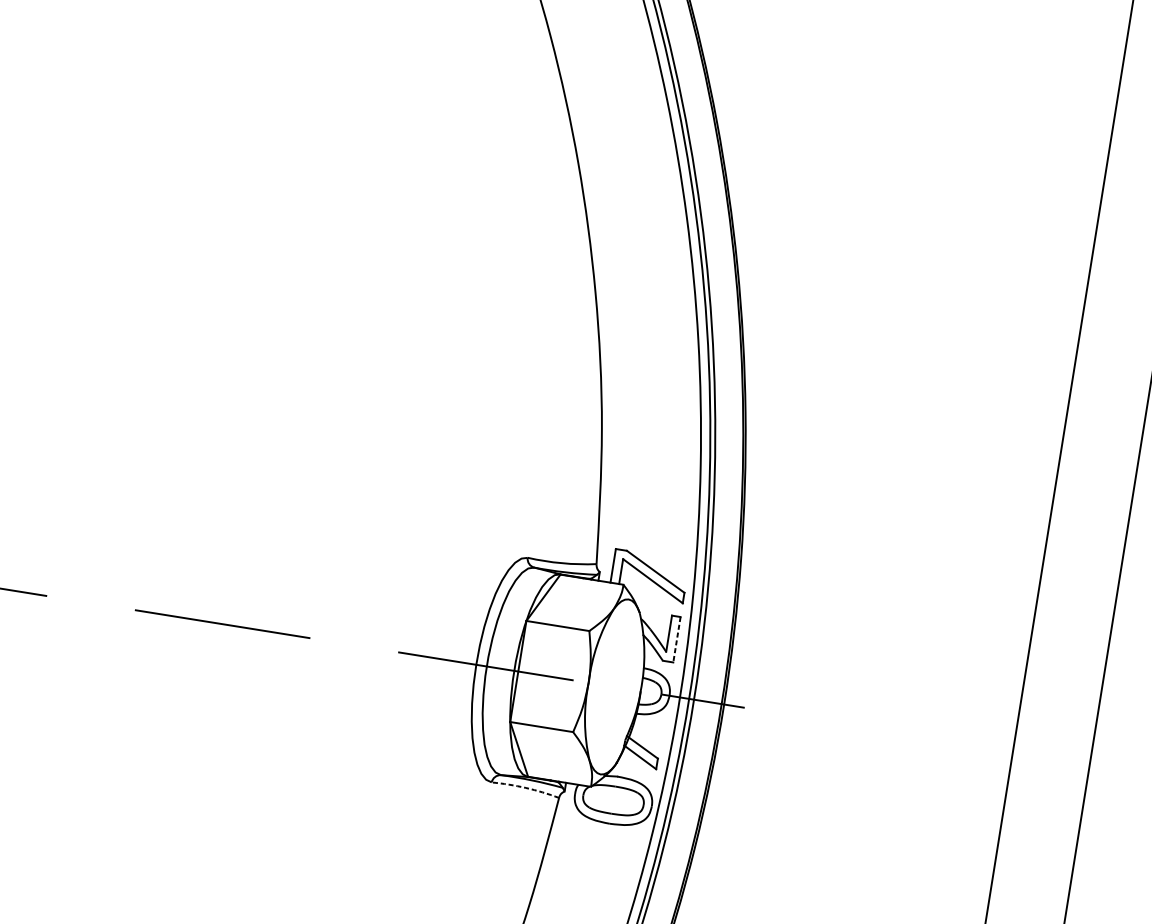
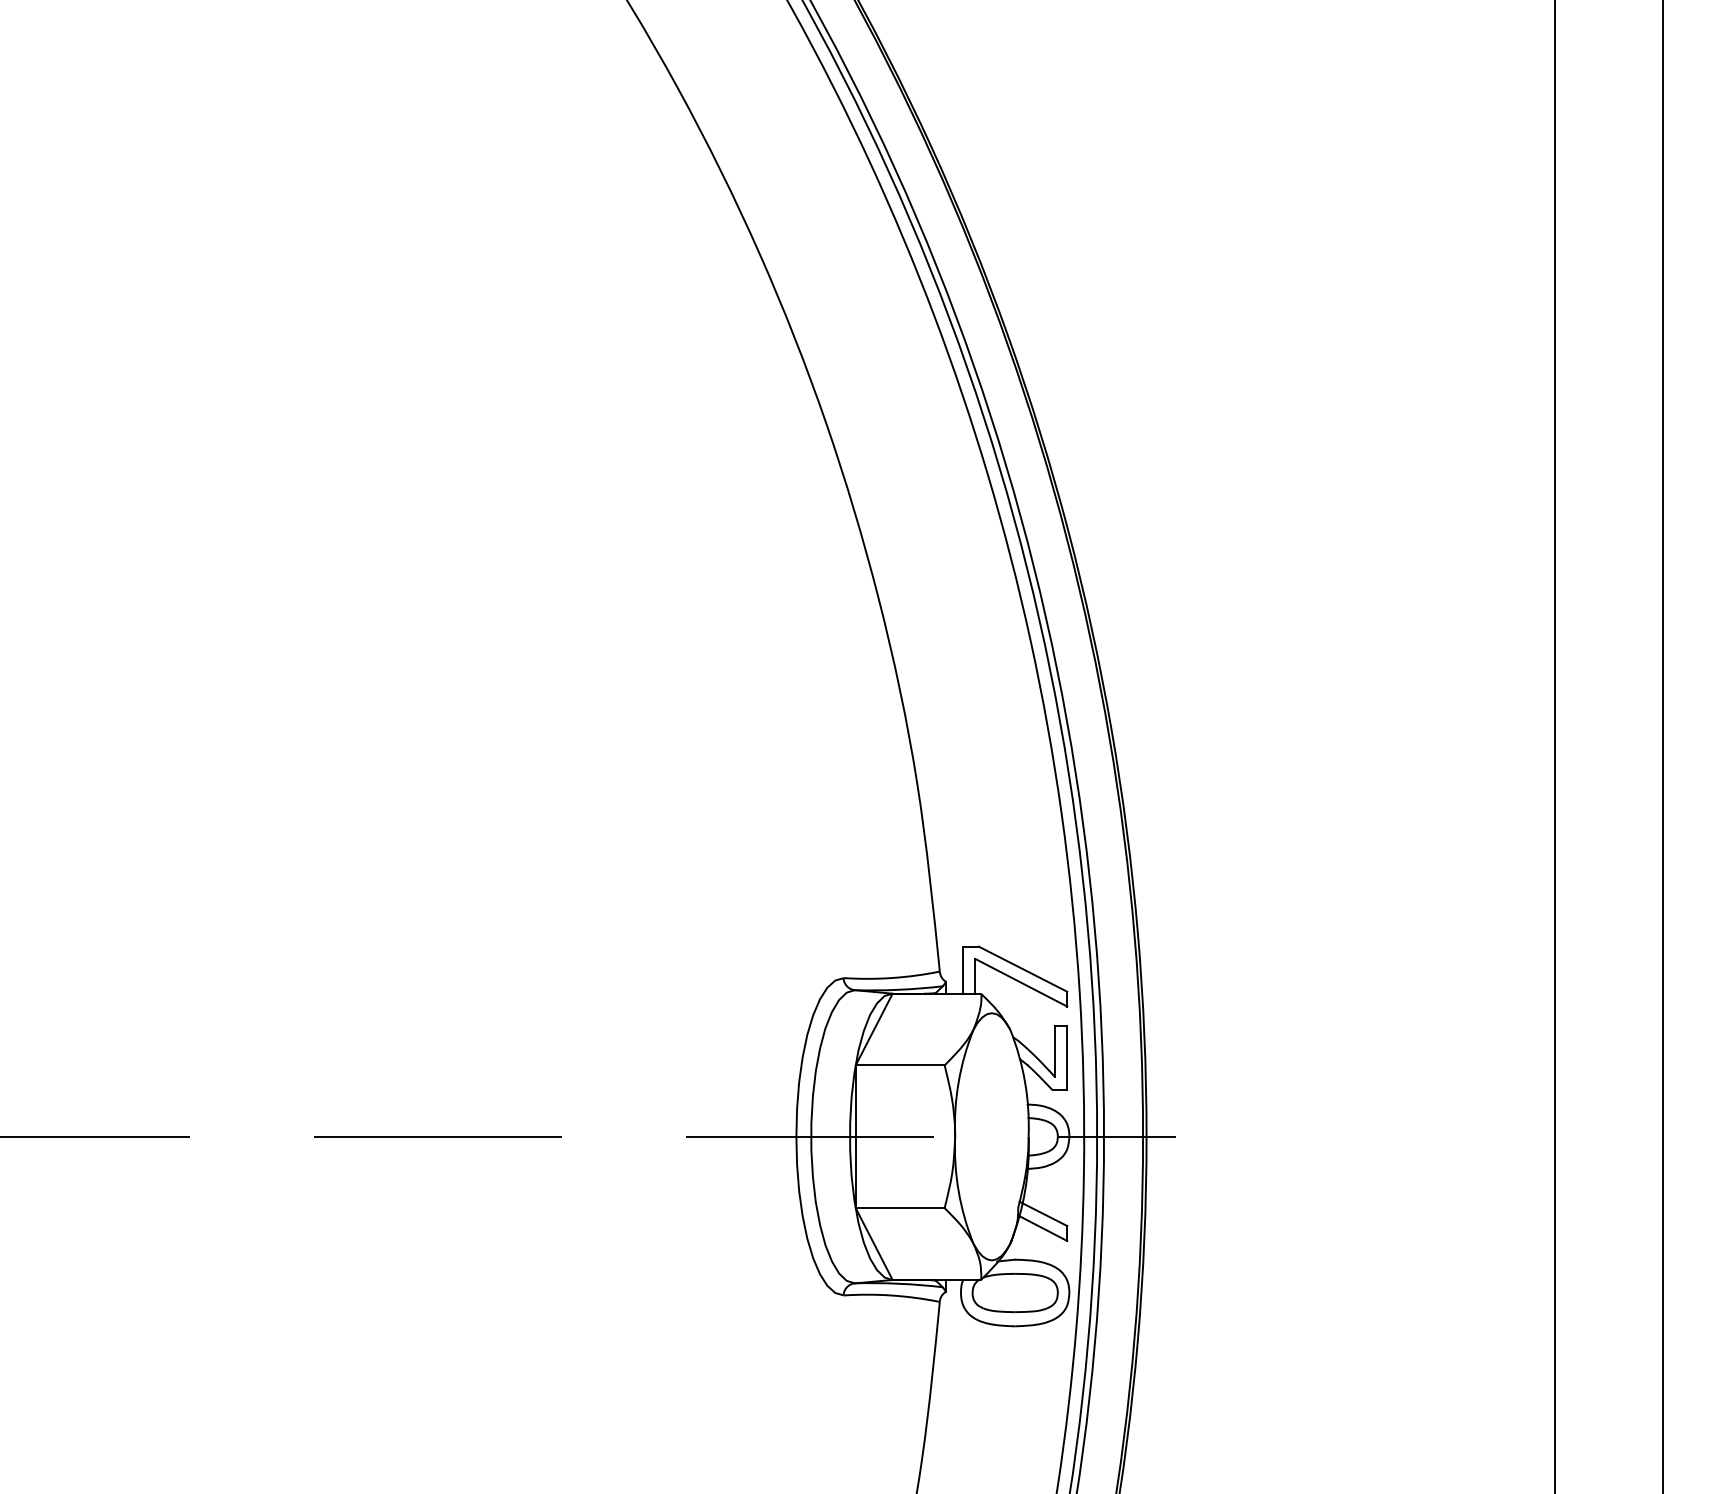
line: (677, 640) -> (1067, 1058), dashed -> solid
arc: (525, 787) -> (891, 1295), dashed -> solid

